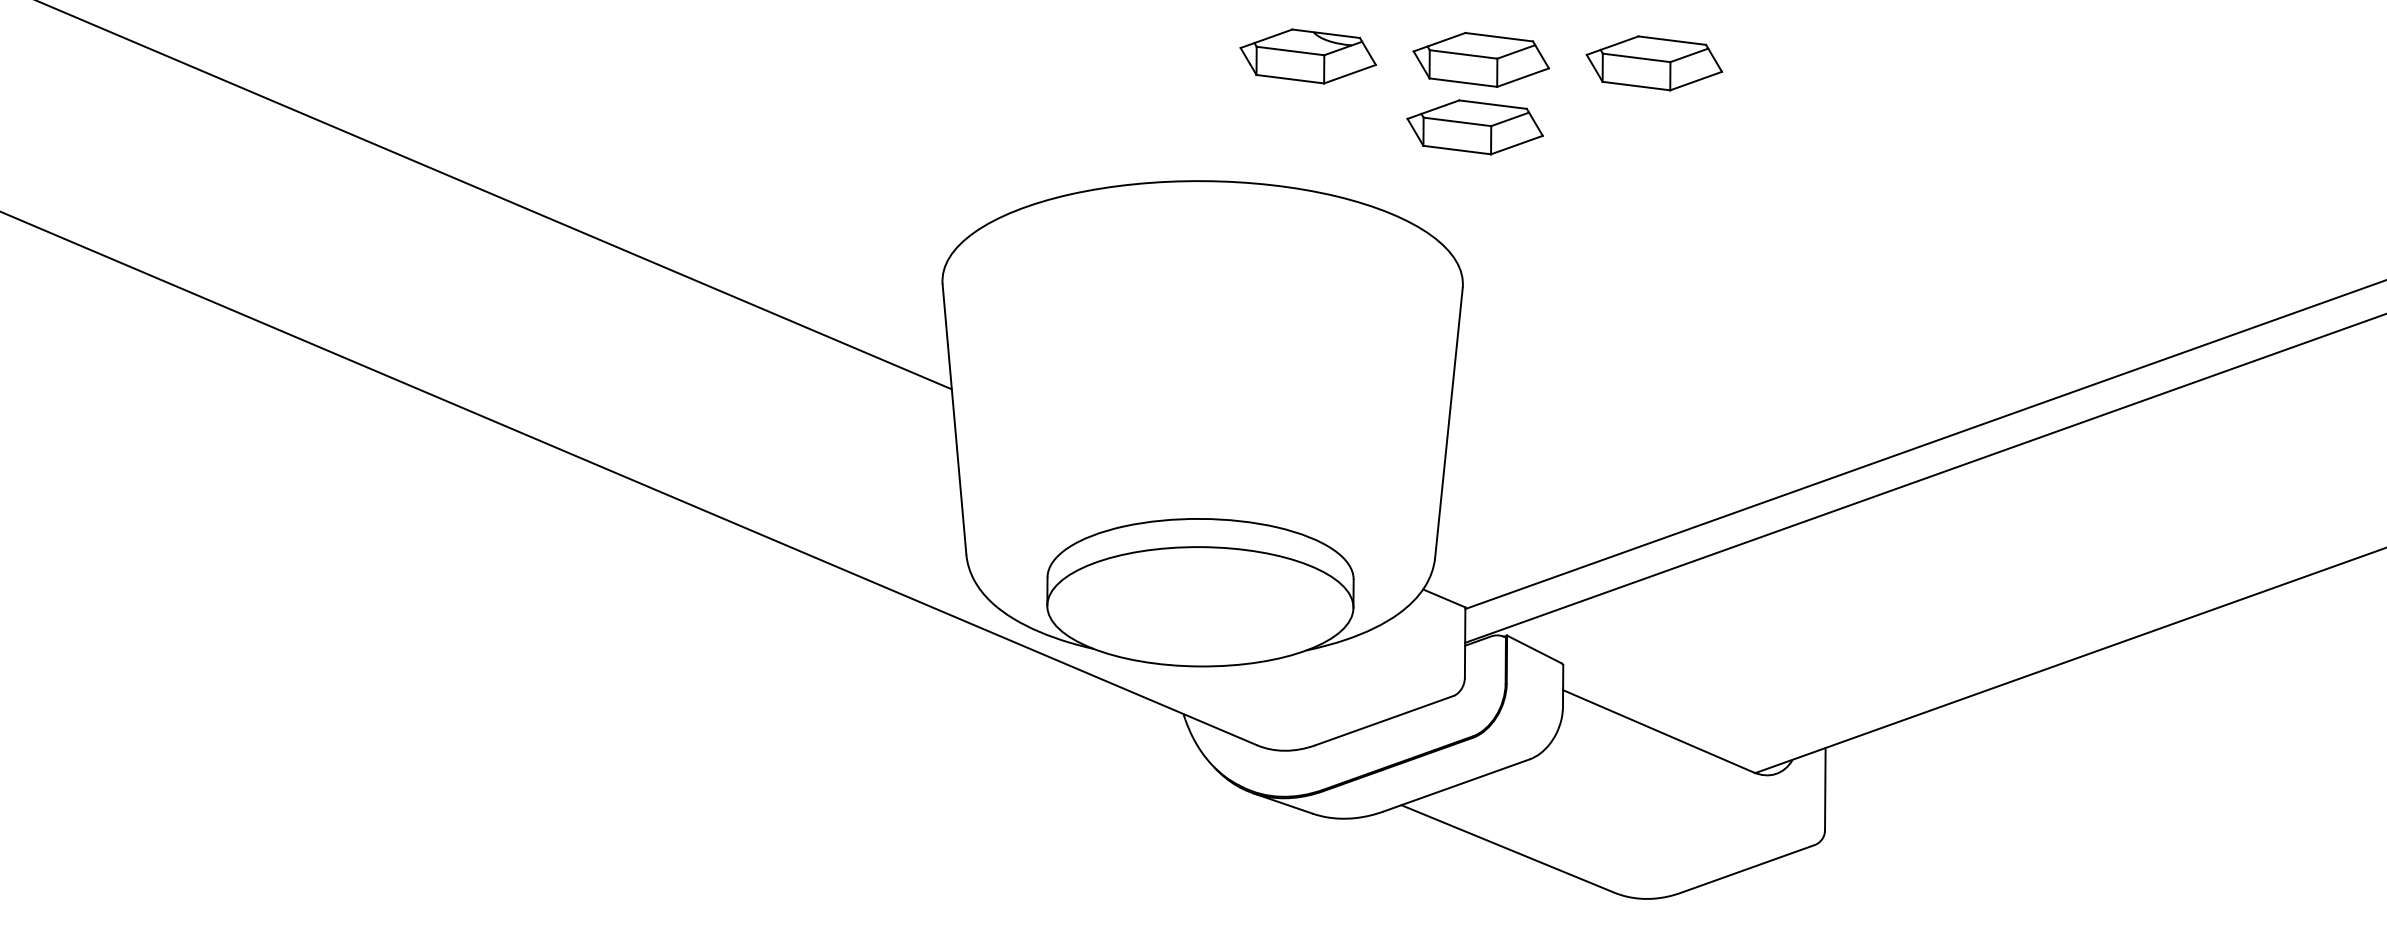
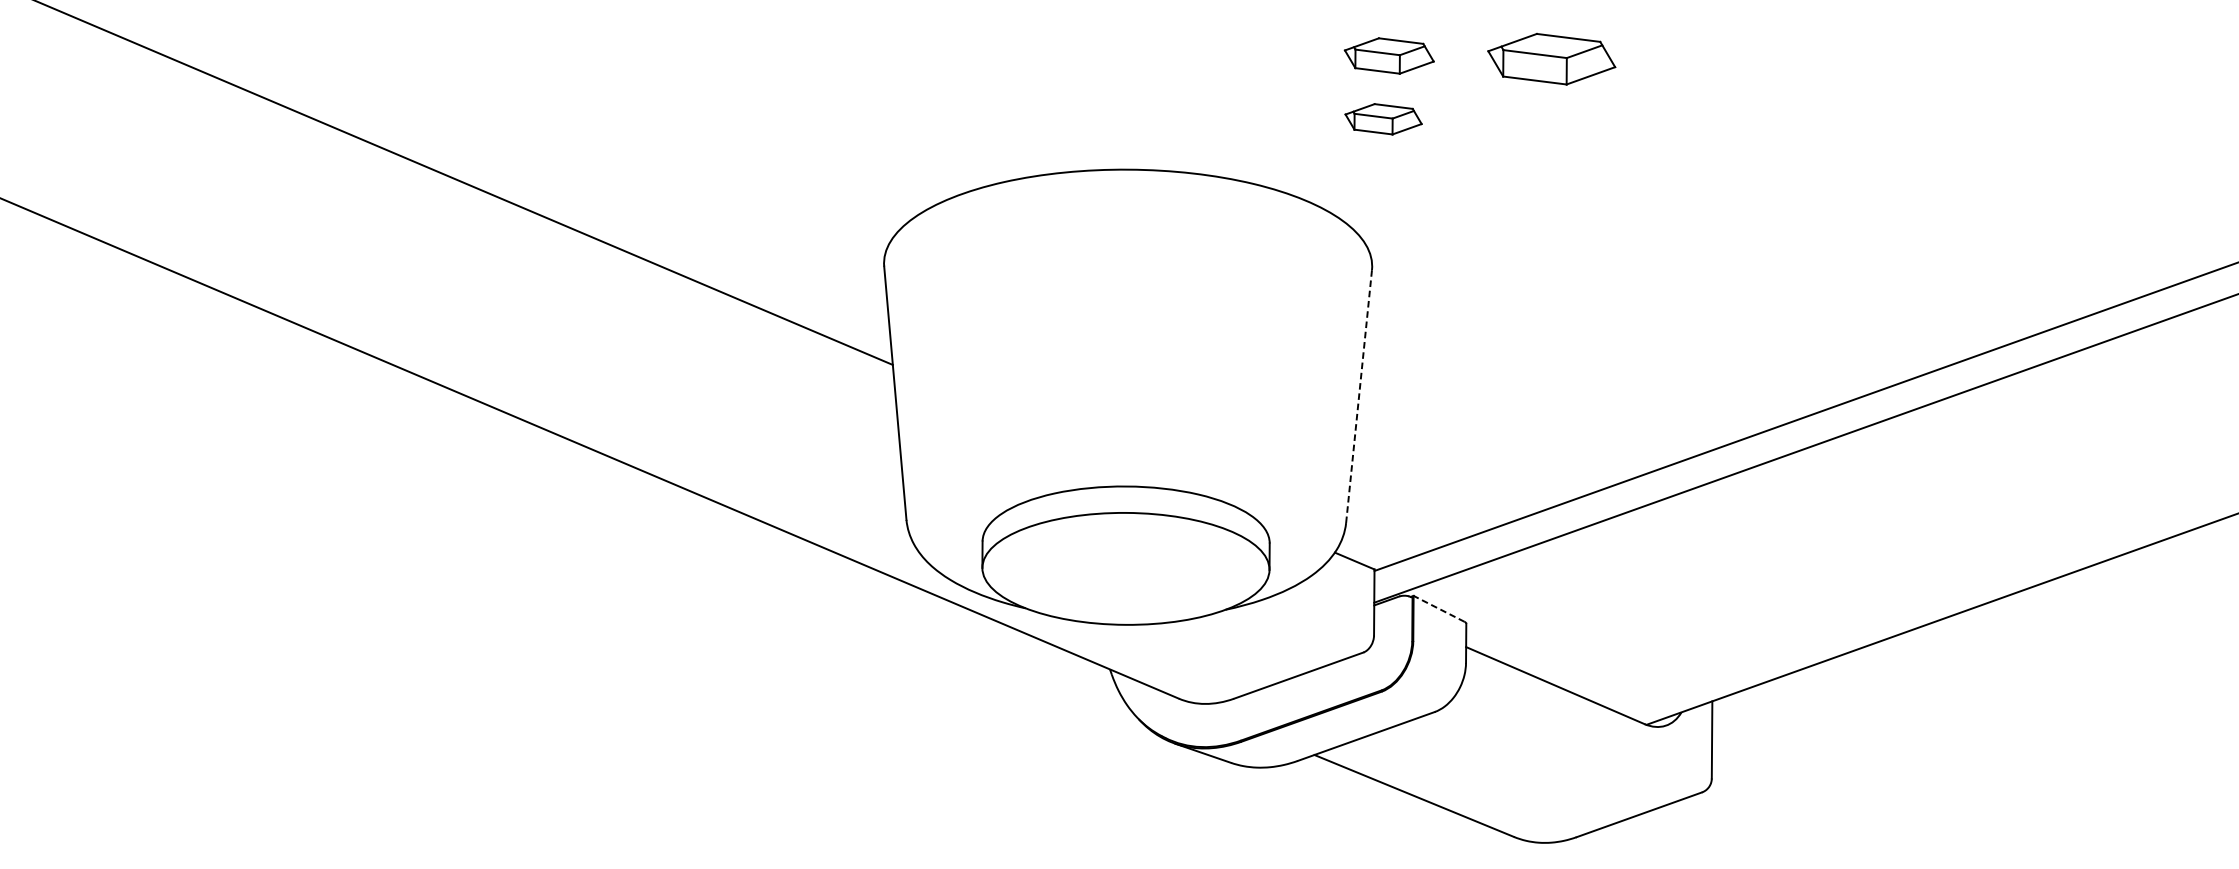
part: (1307, 56) -> (1226, 52), removed
part: (1480, 59) -> (1388, 55), size x0.7
part: (1474, 127) -> (1383, 119), size x0.6
line: (1448, 423) -> (1358, 396), solid -> dashed
line: (1534, 649) -> (1439, 608), solid -> dashed

